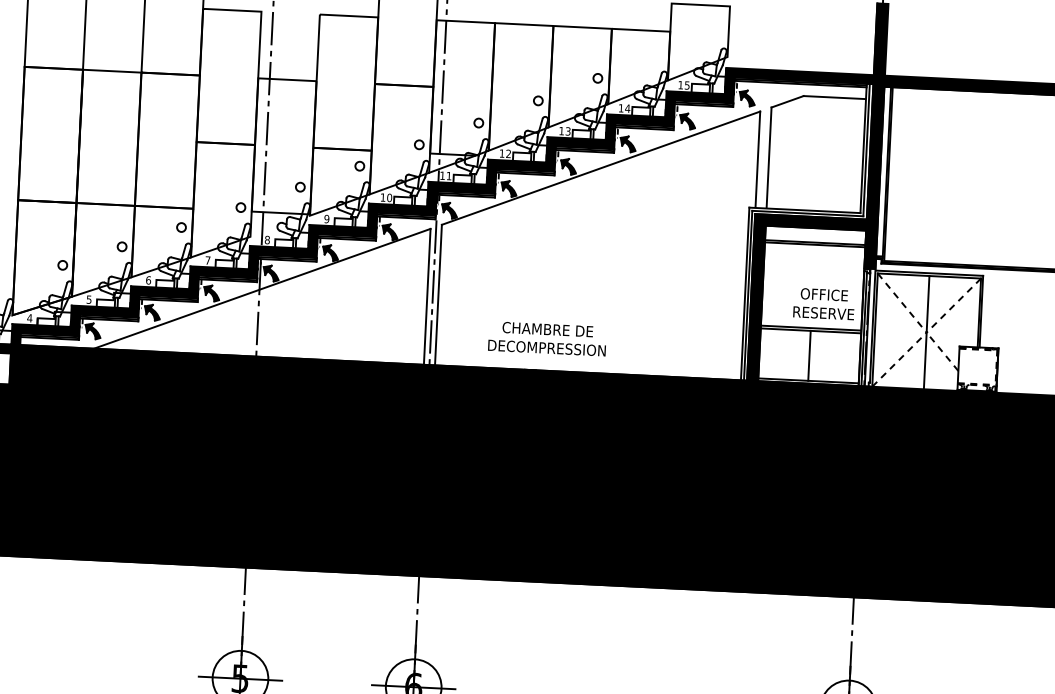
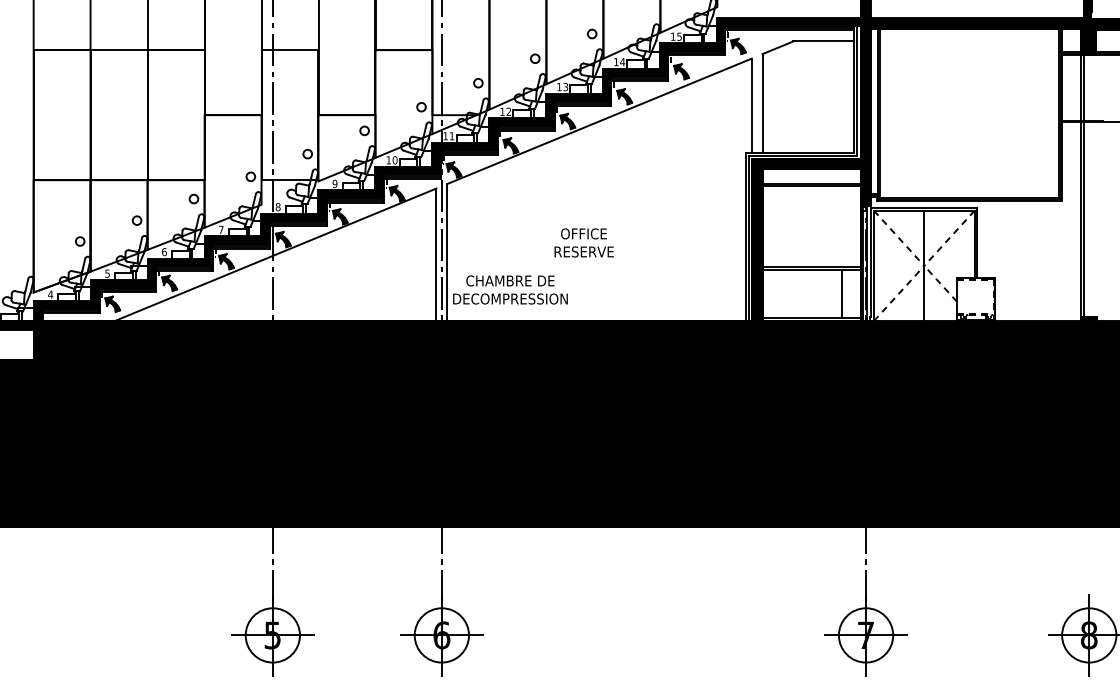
text: (823, 303) -> (583, 242), moved
text: (547, 338) -> (510, 289), moved
line: (809, 355) -> (842, 293), moved

